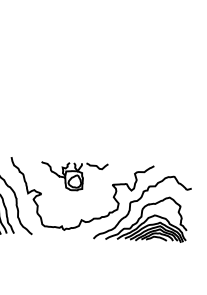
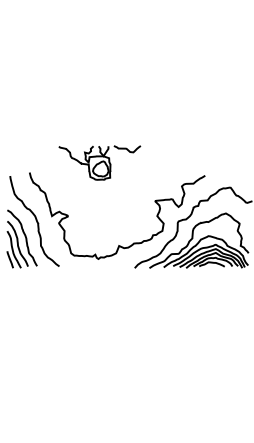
part: (74, 176) -> (99, 162), moved

